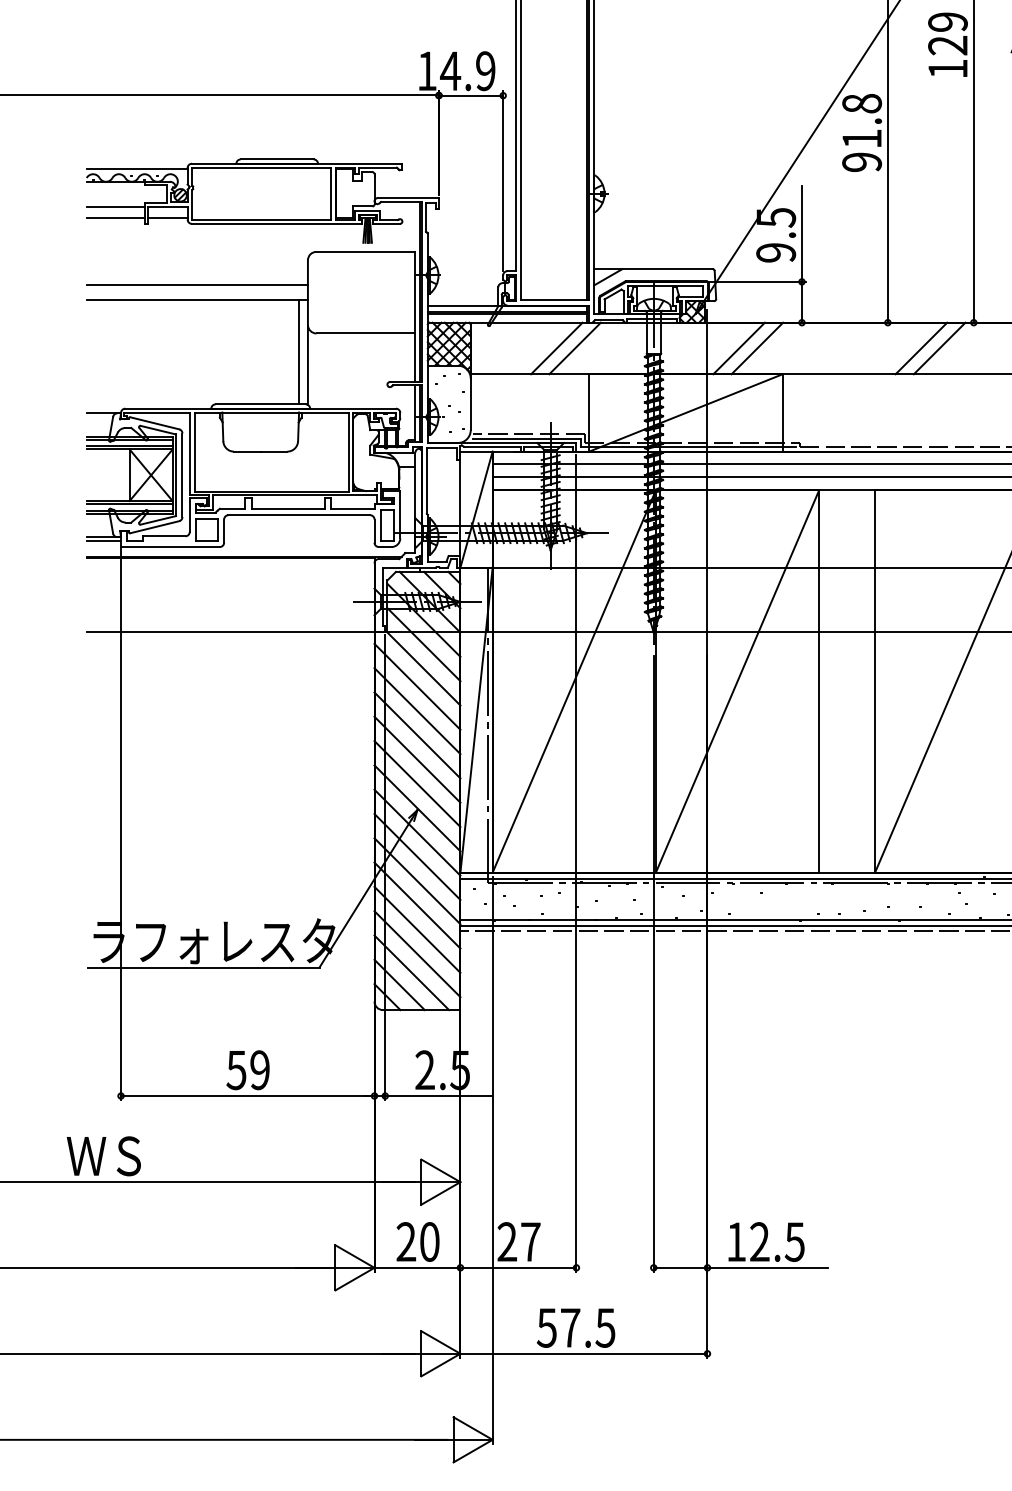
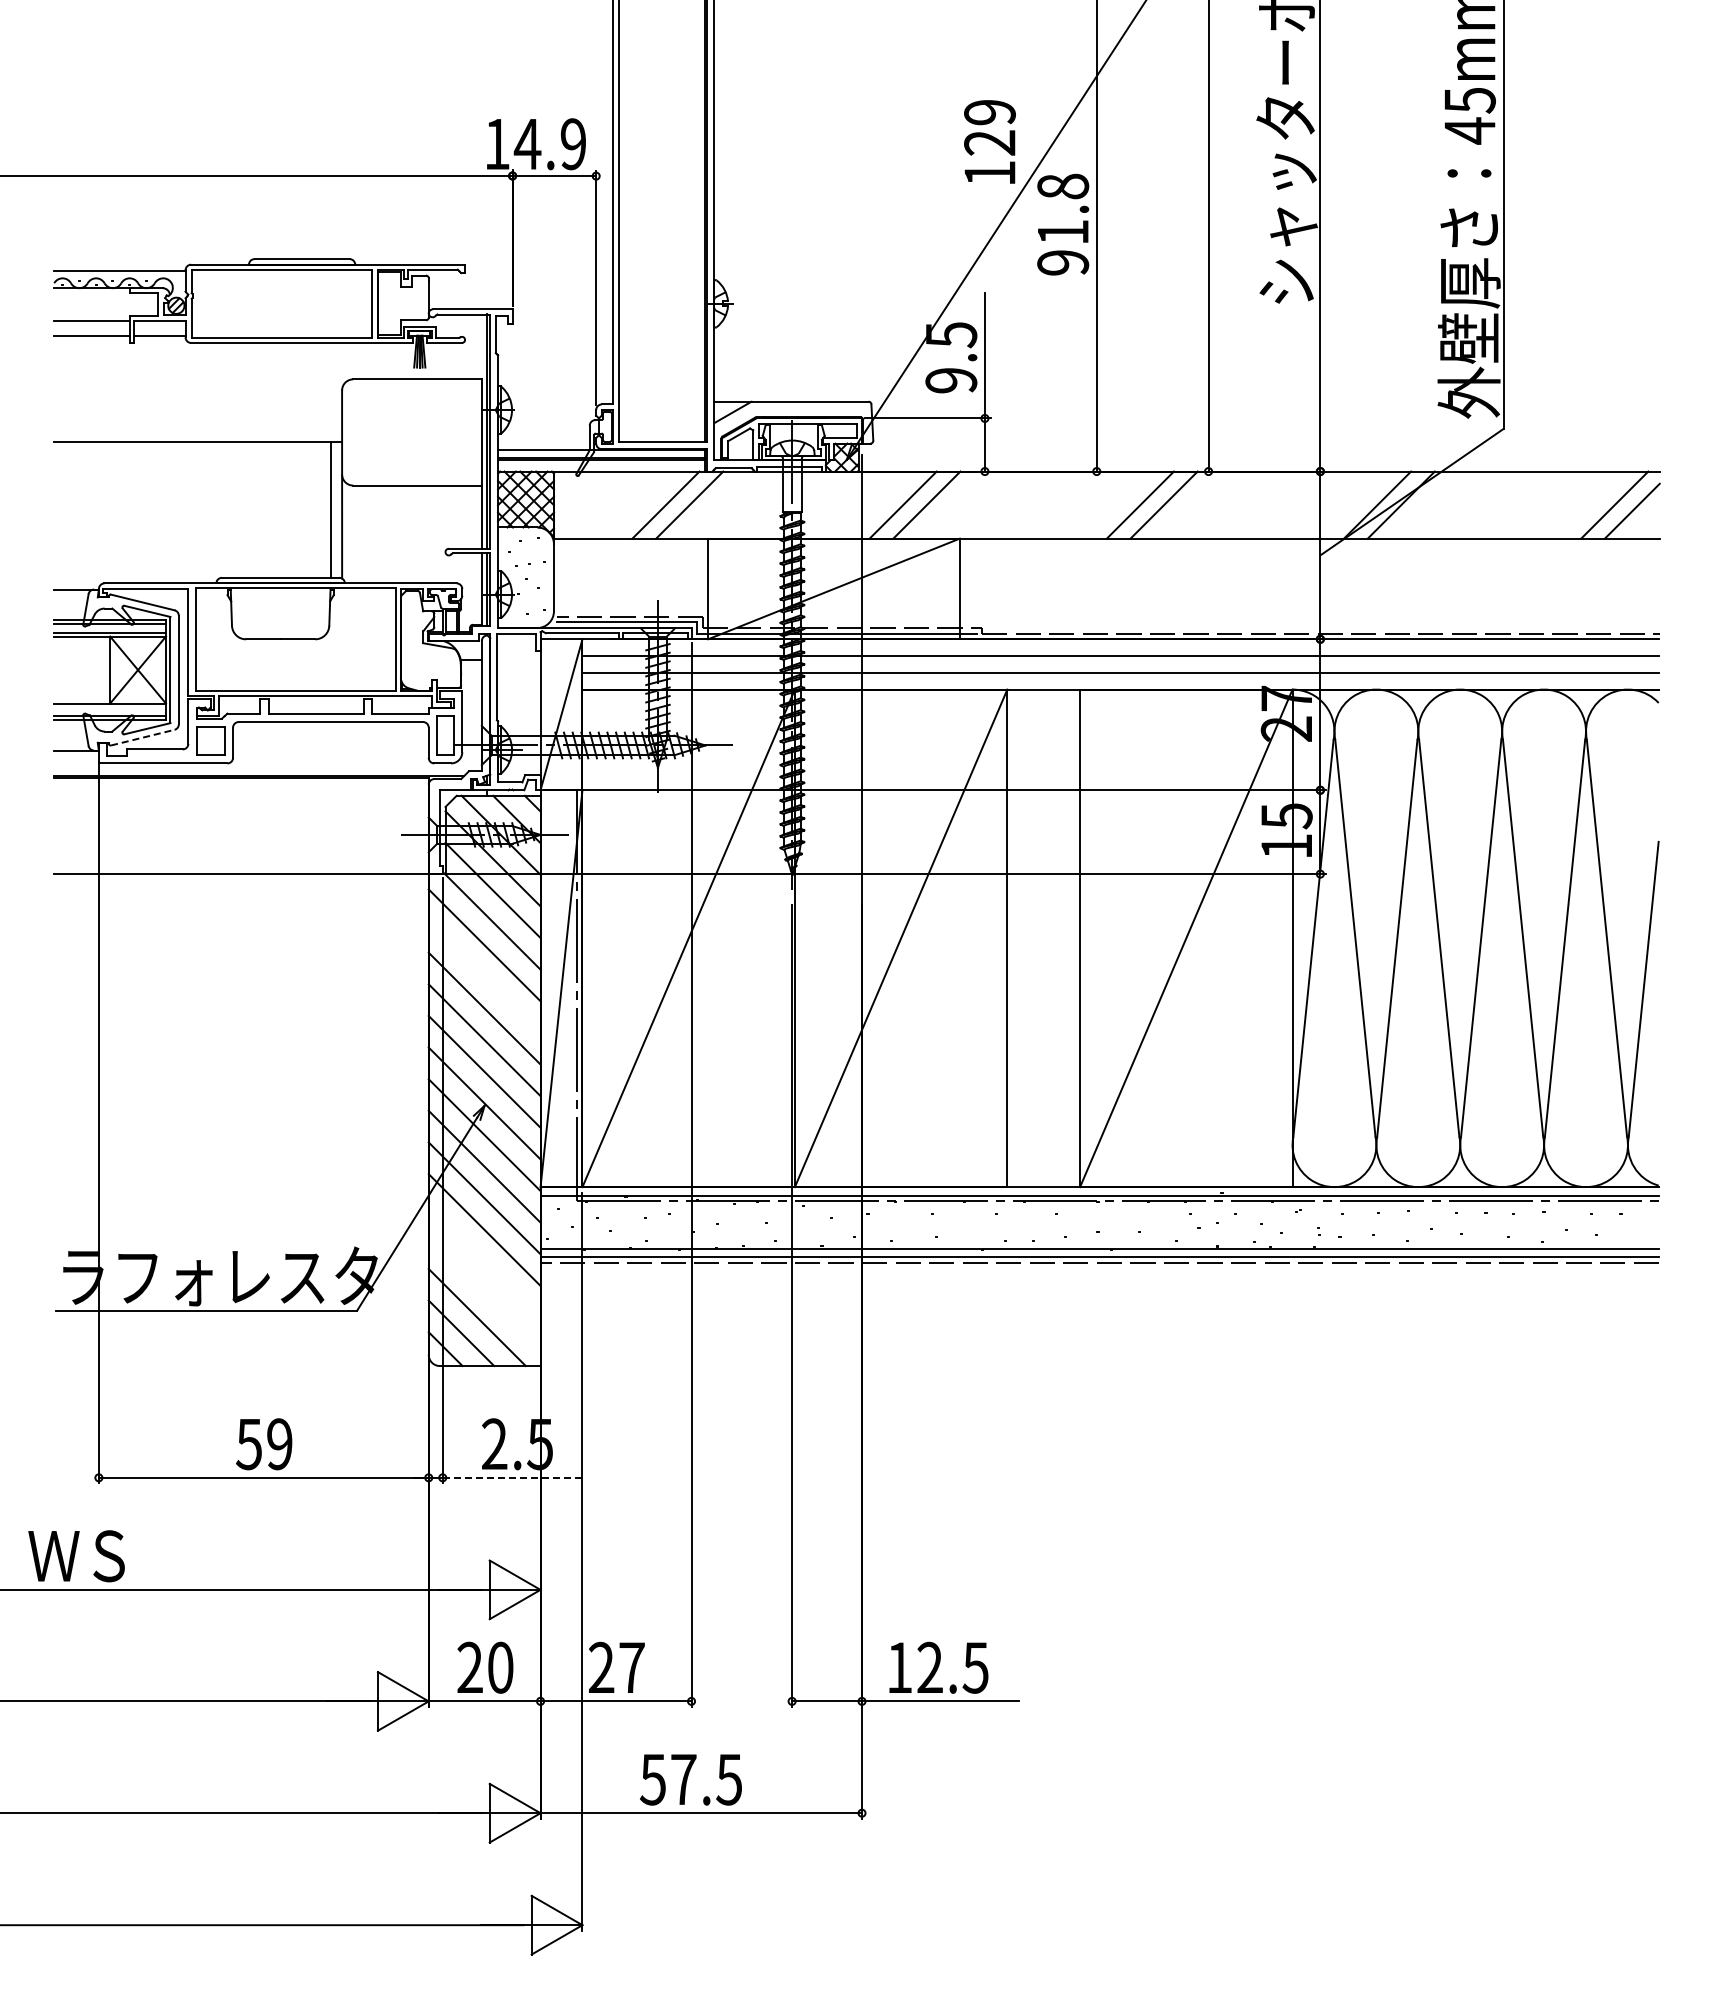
text: (947, 44) -> (989, 141), moved
line: (197, 285) -> (198, 422), removed
line: (129, 504) -> (110, 707), removed
line: (154, 527) -> (142, 737), solid -> dashed
line: (103, 540) -> (76, 755), removed
line: (417, 710) -> (484, 976), removed
line: (417, 929) -> (484, 1261), removed
line: (417, 954) -> (484, 1293), removed
line: (438, 1095) -> (512, 1477), solid -> dashed

